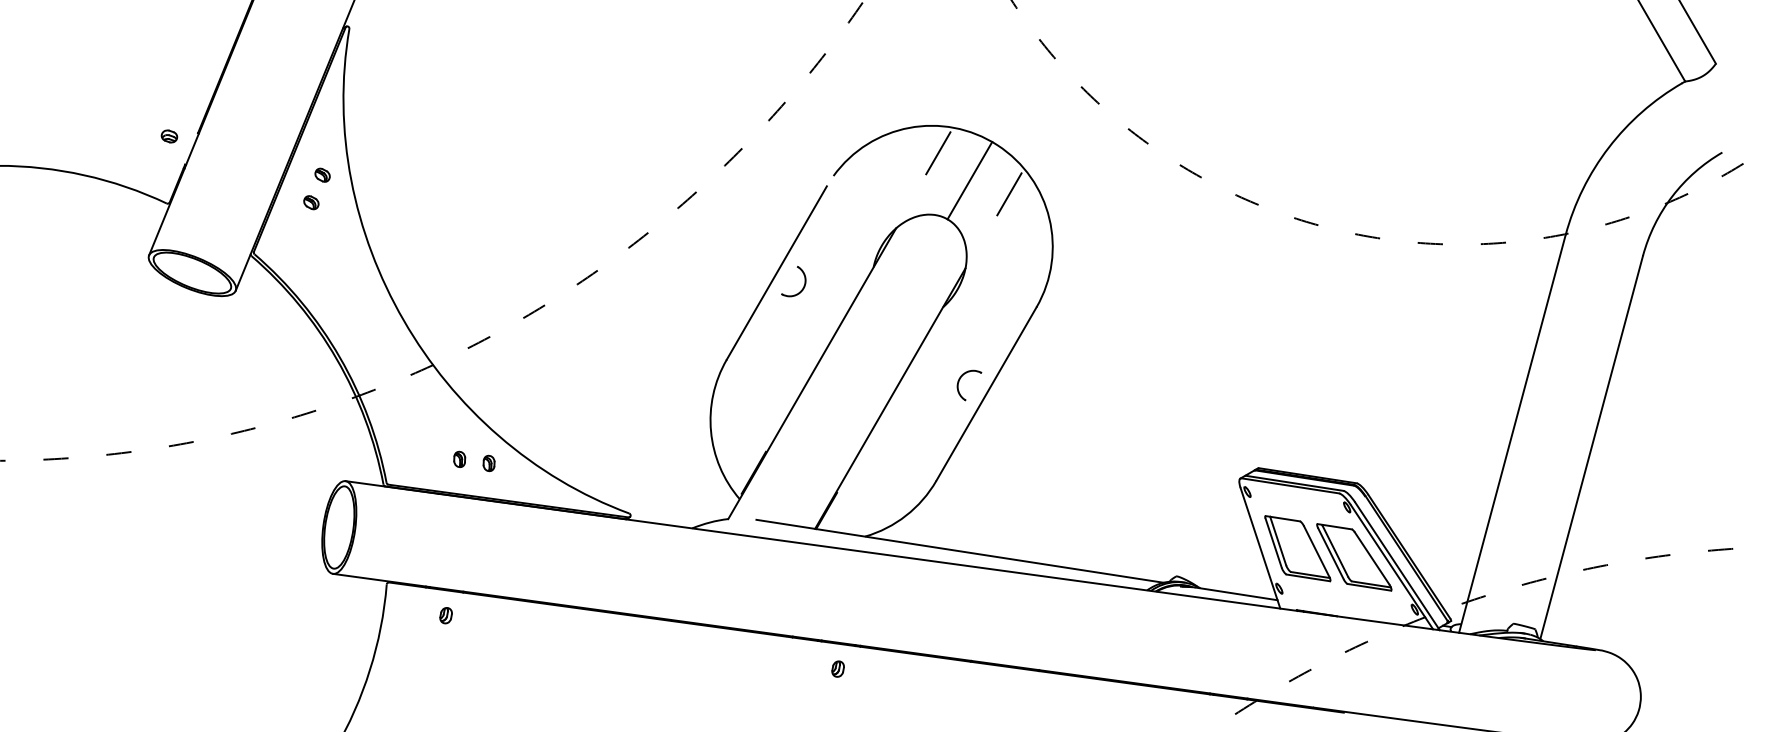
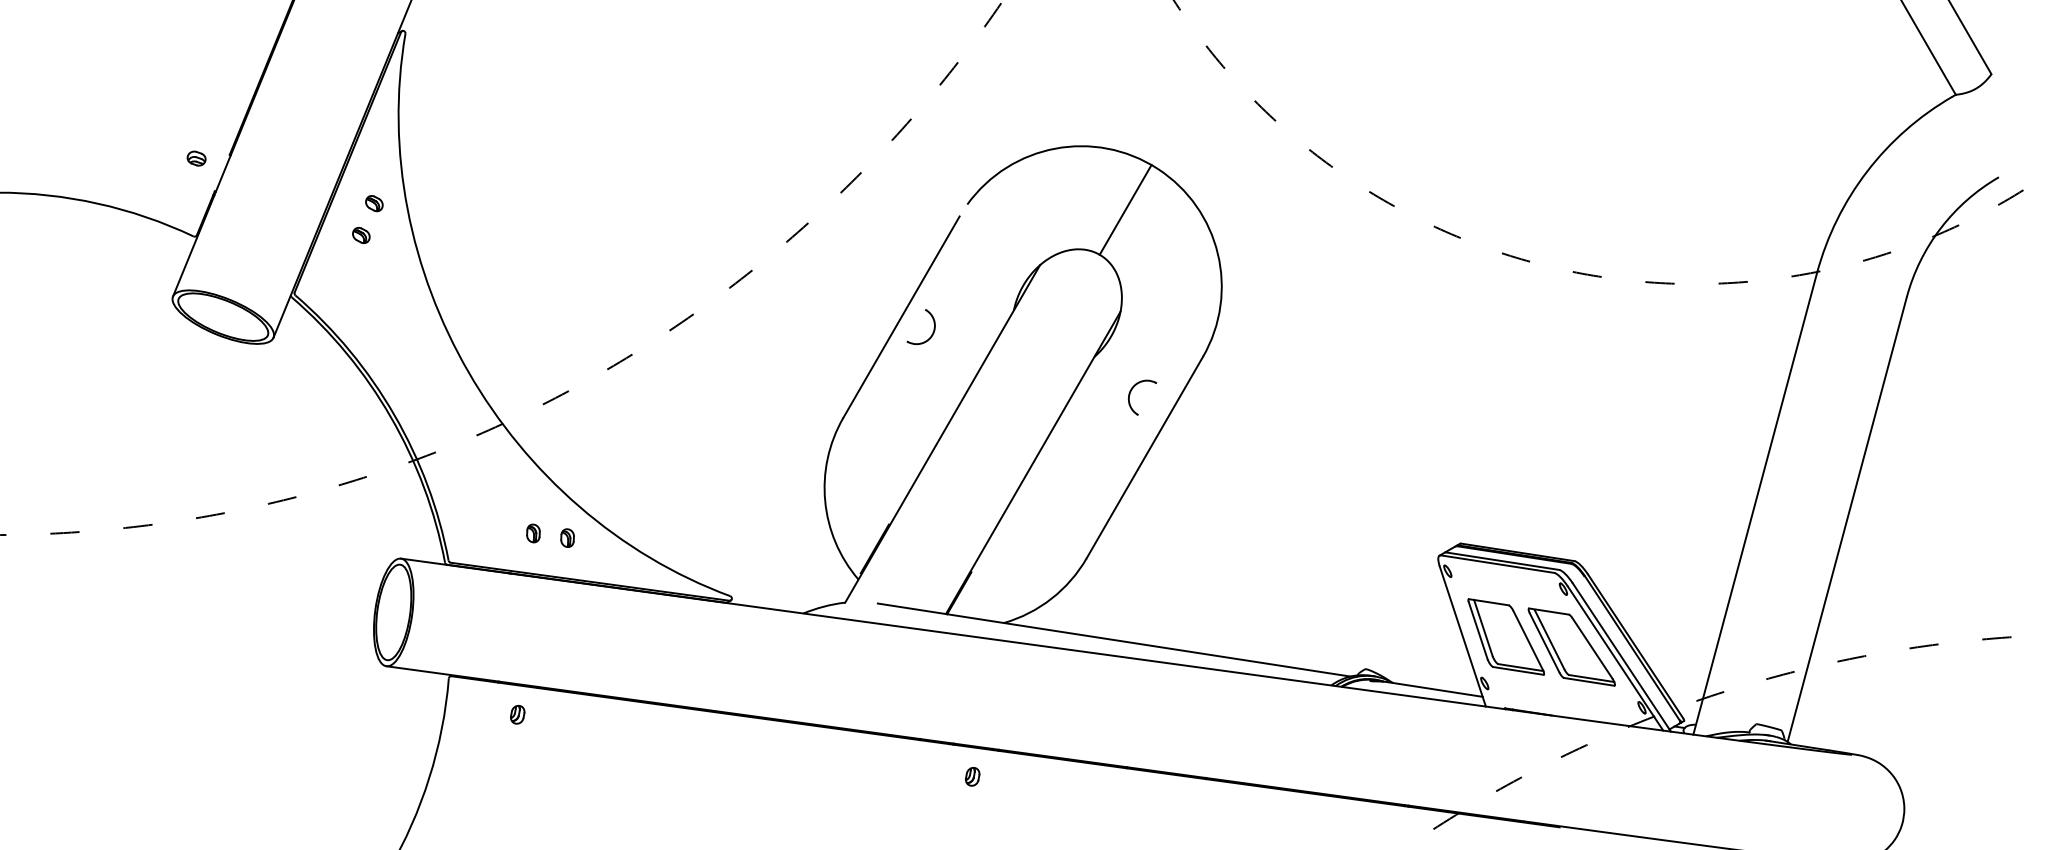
line: (938, 153) -> (1089, 178), removed
line: (1009, 194) -> (1171, 225), removed
part: (959, 382) -> (1130, 394), moved

